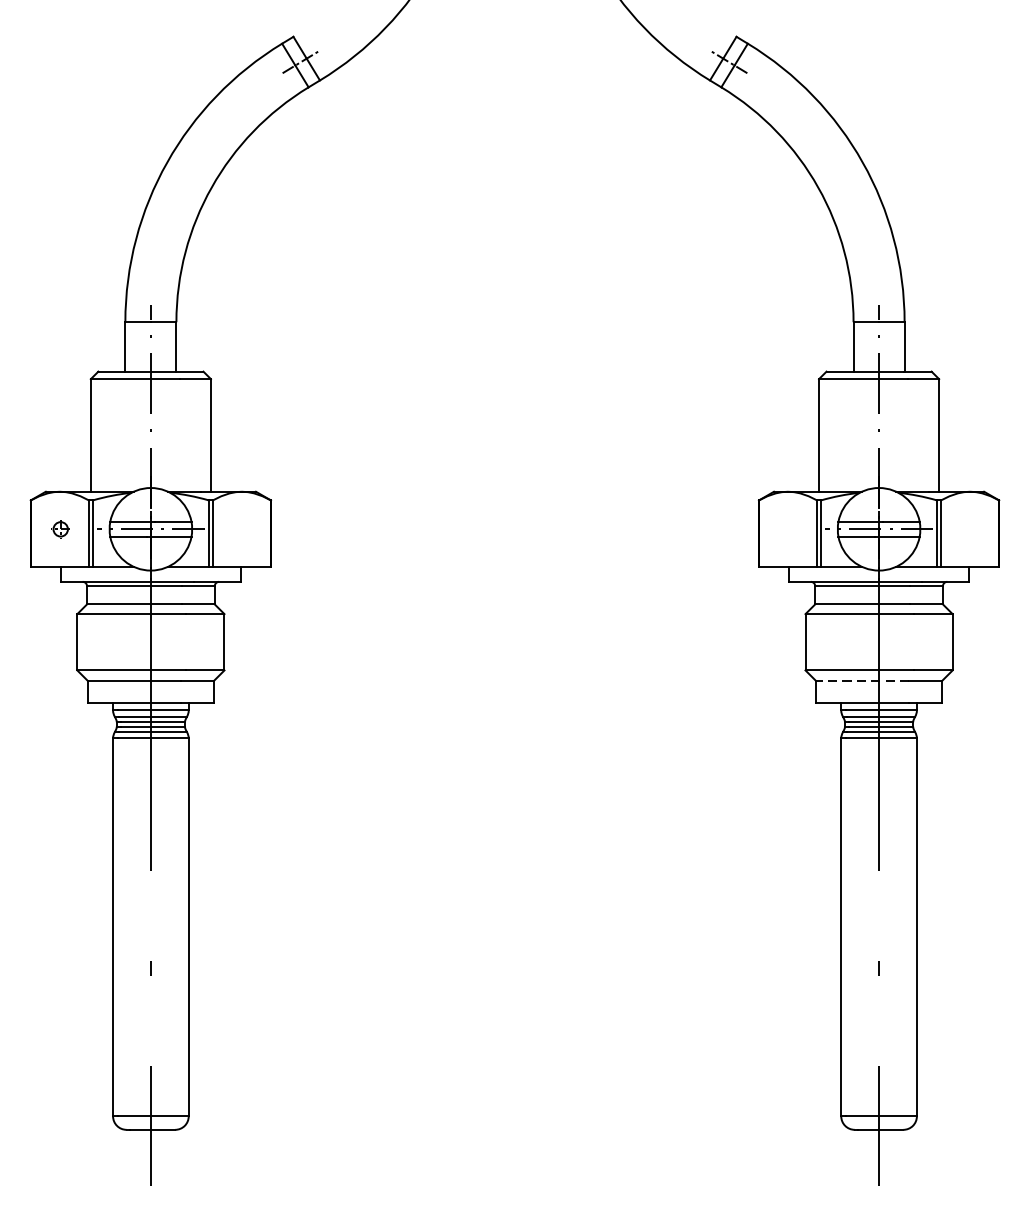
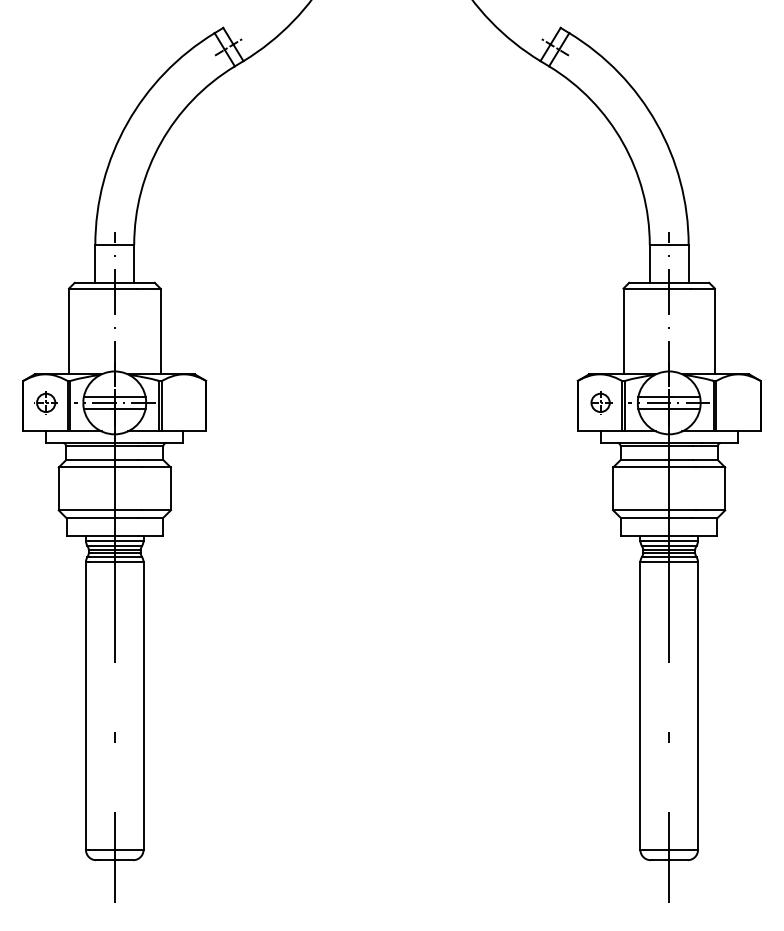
part: (59, 528) -> (45, 402), size x1.67
part: (790, 528) -> (601, 402), added
line: (862, 681) -> (656, 518), dashed -> solid

